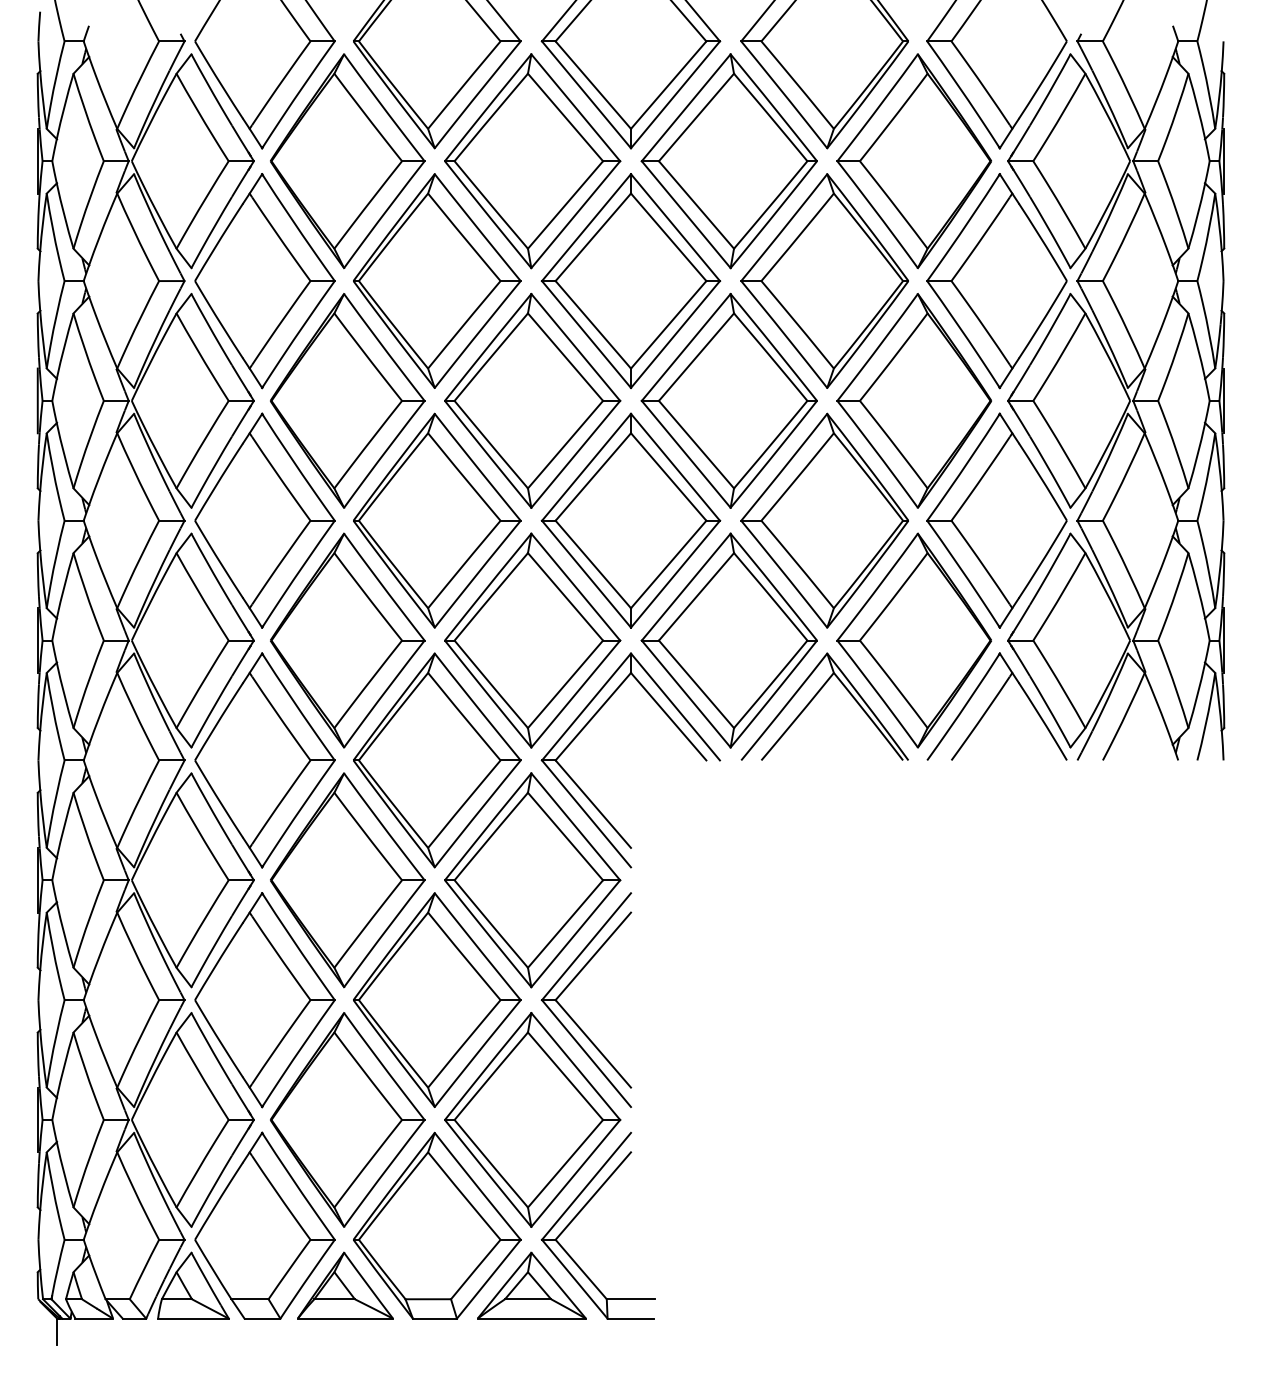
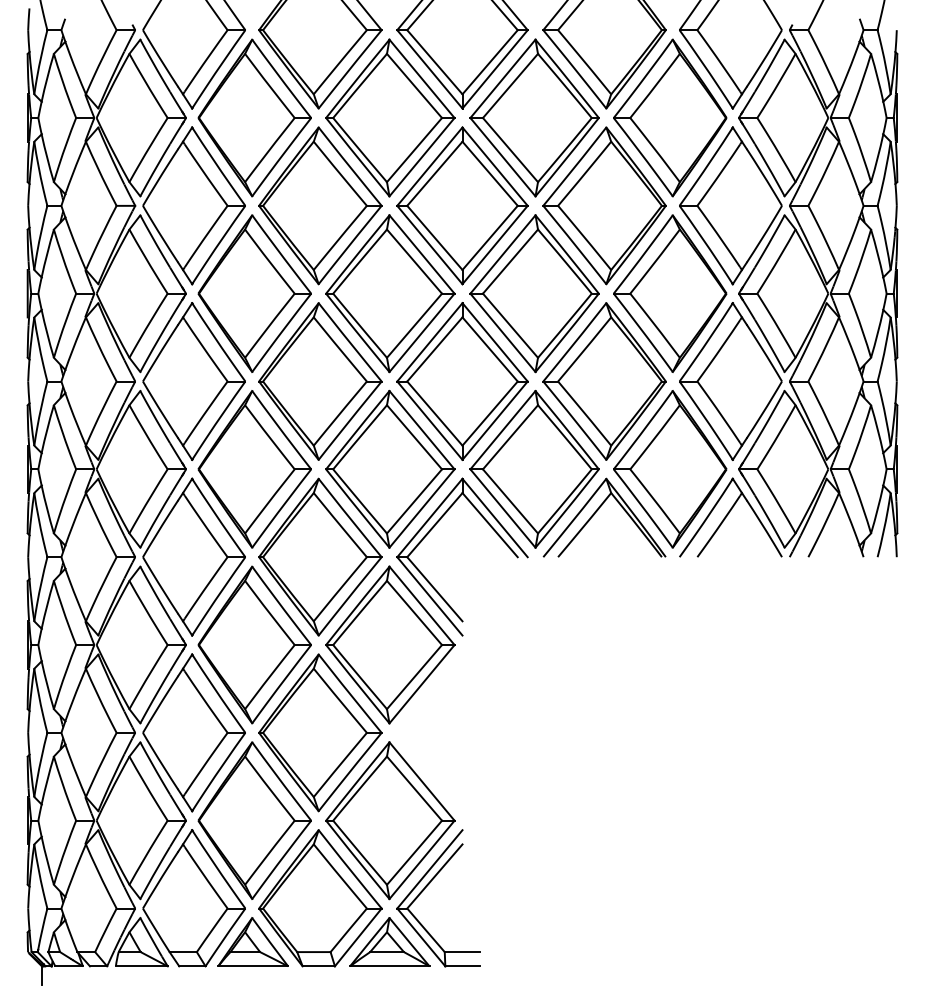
part: (570, 984) -> (418, 721), removed

